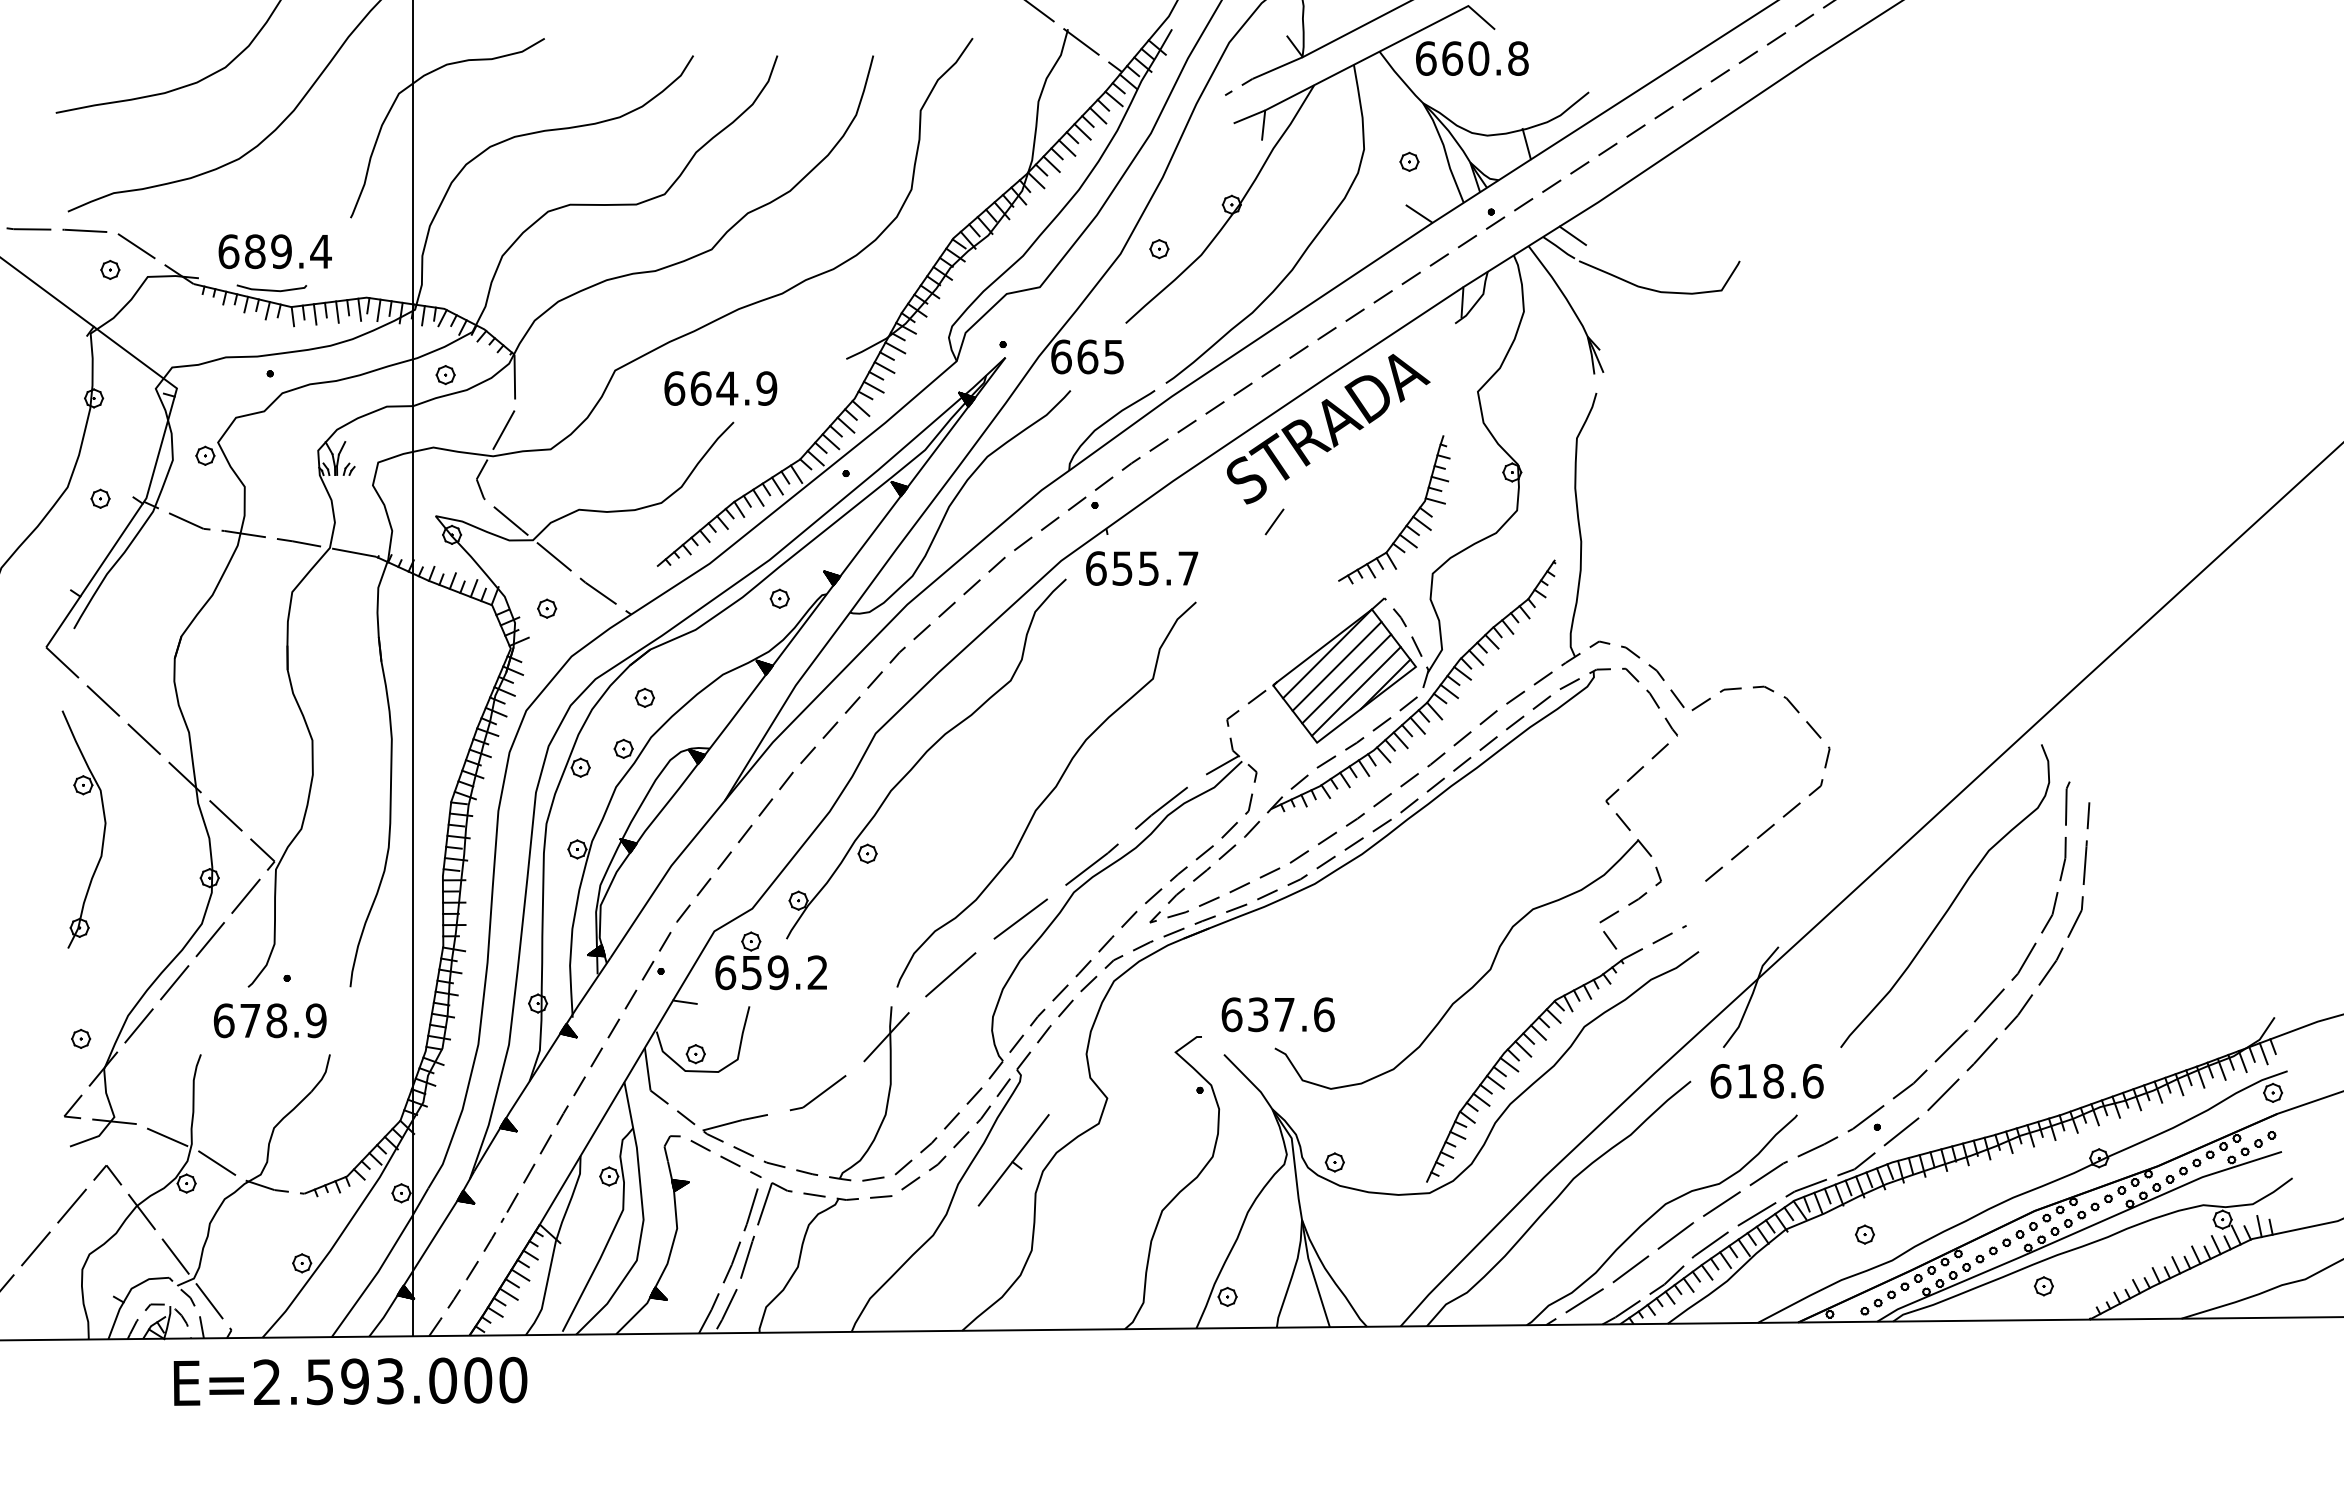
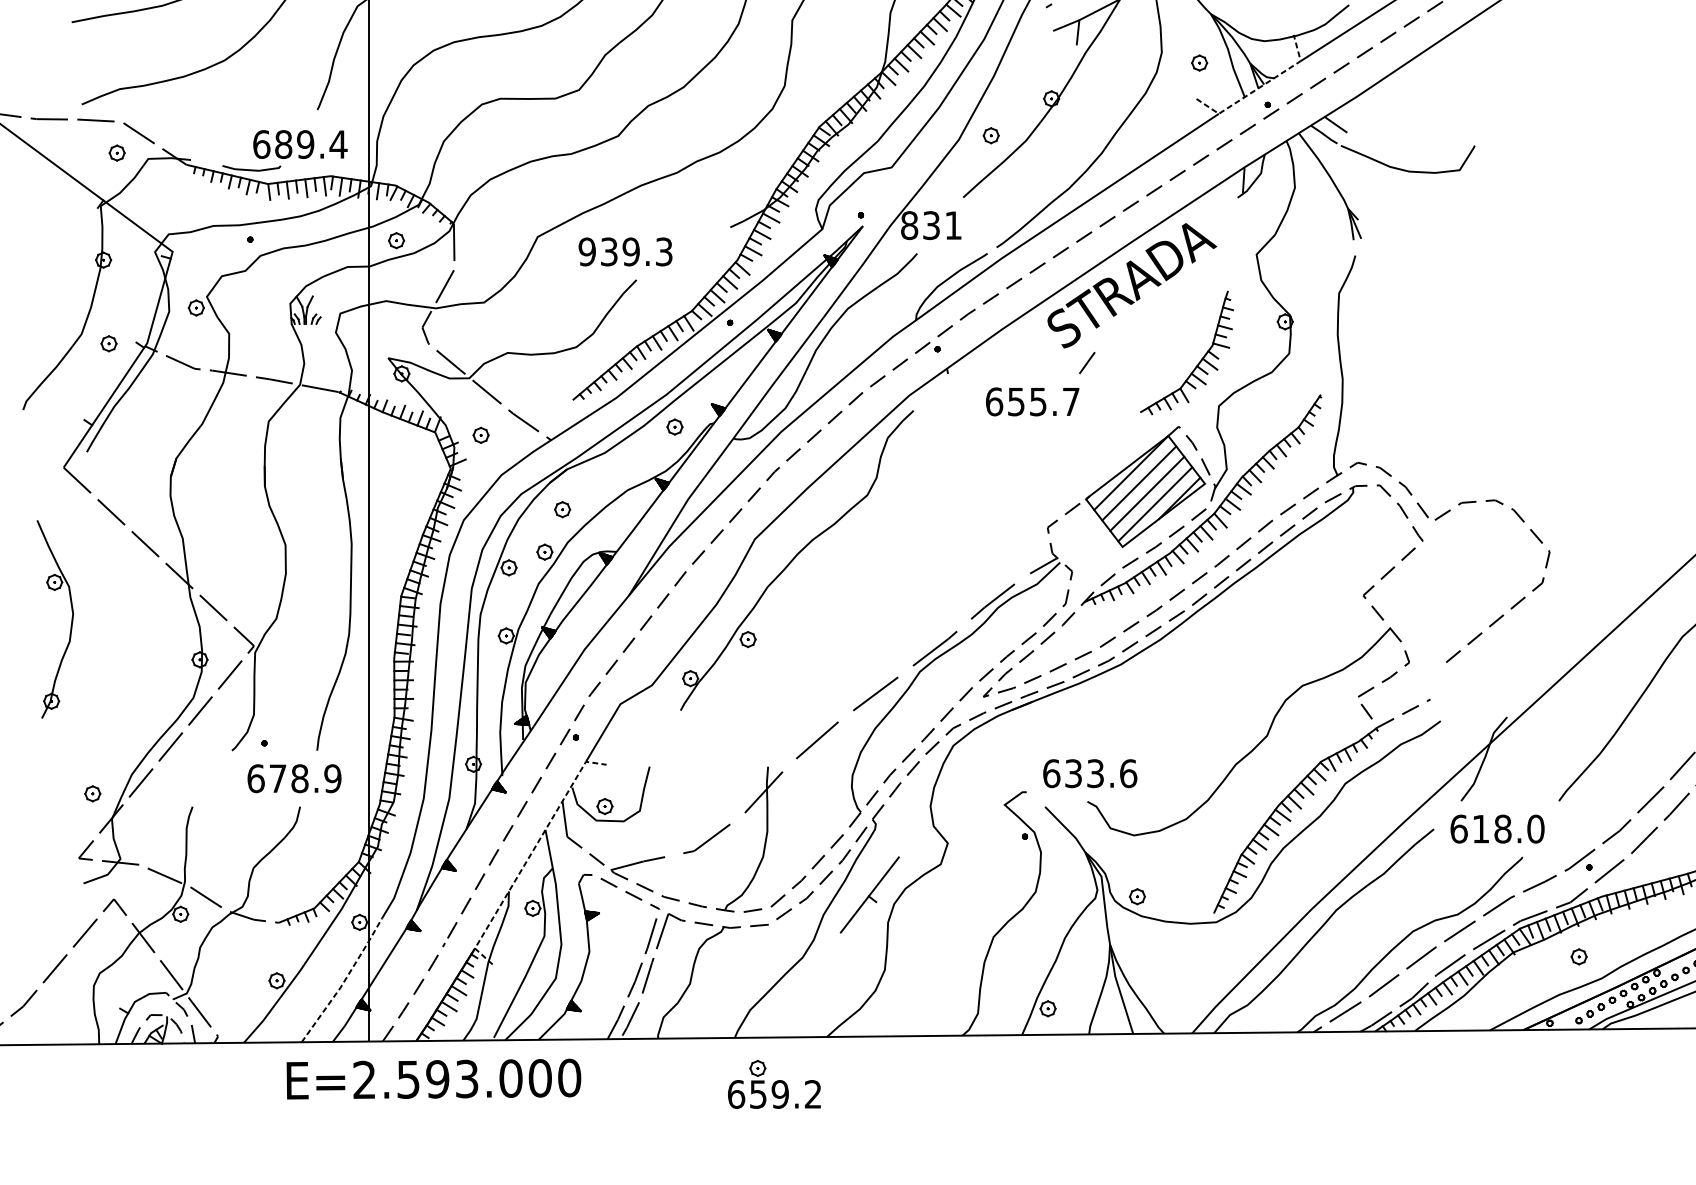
line: (1482, 190) -> (1260, 86), solid -> dashed
text: (274, 251) -> (299, 144), moved
text: (1087, 356) -> (931, 225), 665 -> 831
text: (720, 388) -> (625, 251), 664.9 -> 939.3
text: (1142, 568) -> (1032, 401), moved
curve: (1047, 795) -> (898, 590), removed
part: (103, 829) -> (71, 619), moved
part: (770, 960) -> (773, 1084), moved
text: (1284, 1014) -> (1095, 773), 637.6 -> 633.6
text: (269, 1020) -> (293, 778), moved
text: (1812, 1081) -> (1535, 829), 618.6 -> 618.0
line: (605, 1113) -> (529, 855), solid -> dashed
line: (383, 1264) -> (344, 981), solid -> dashed
text: (350, 1380) -> (433, 1078), moved

